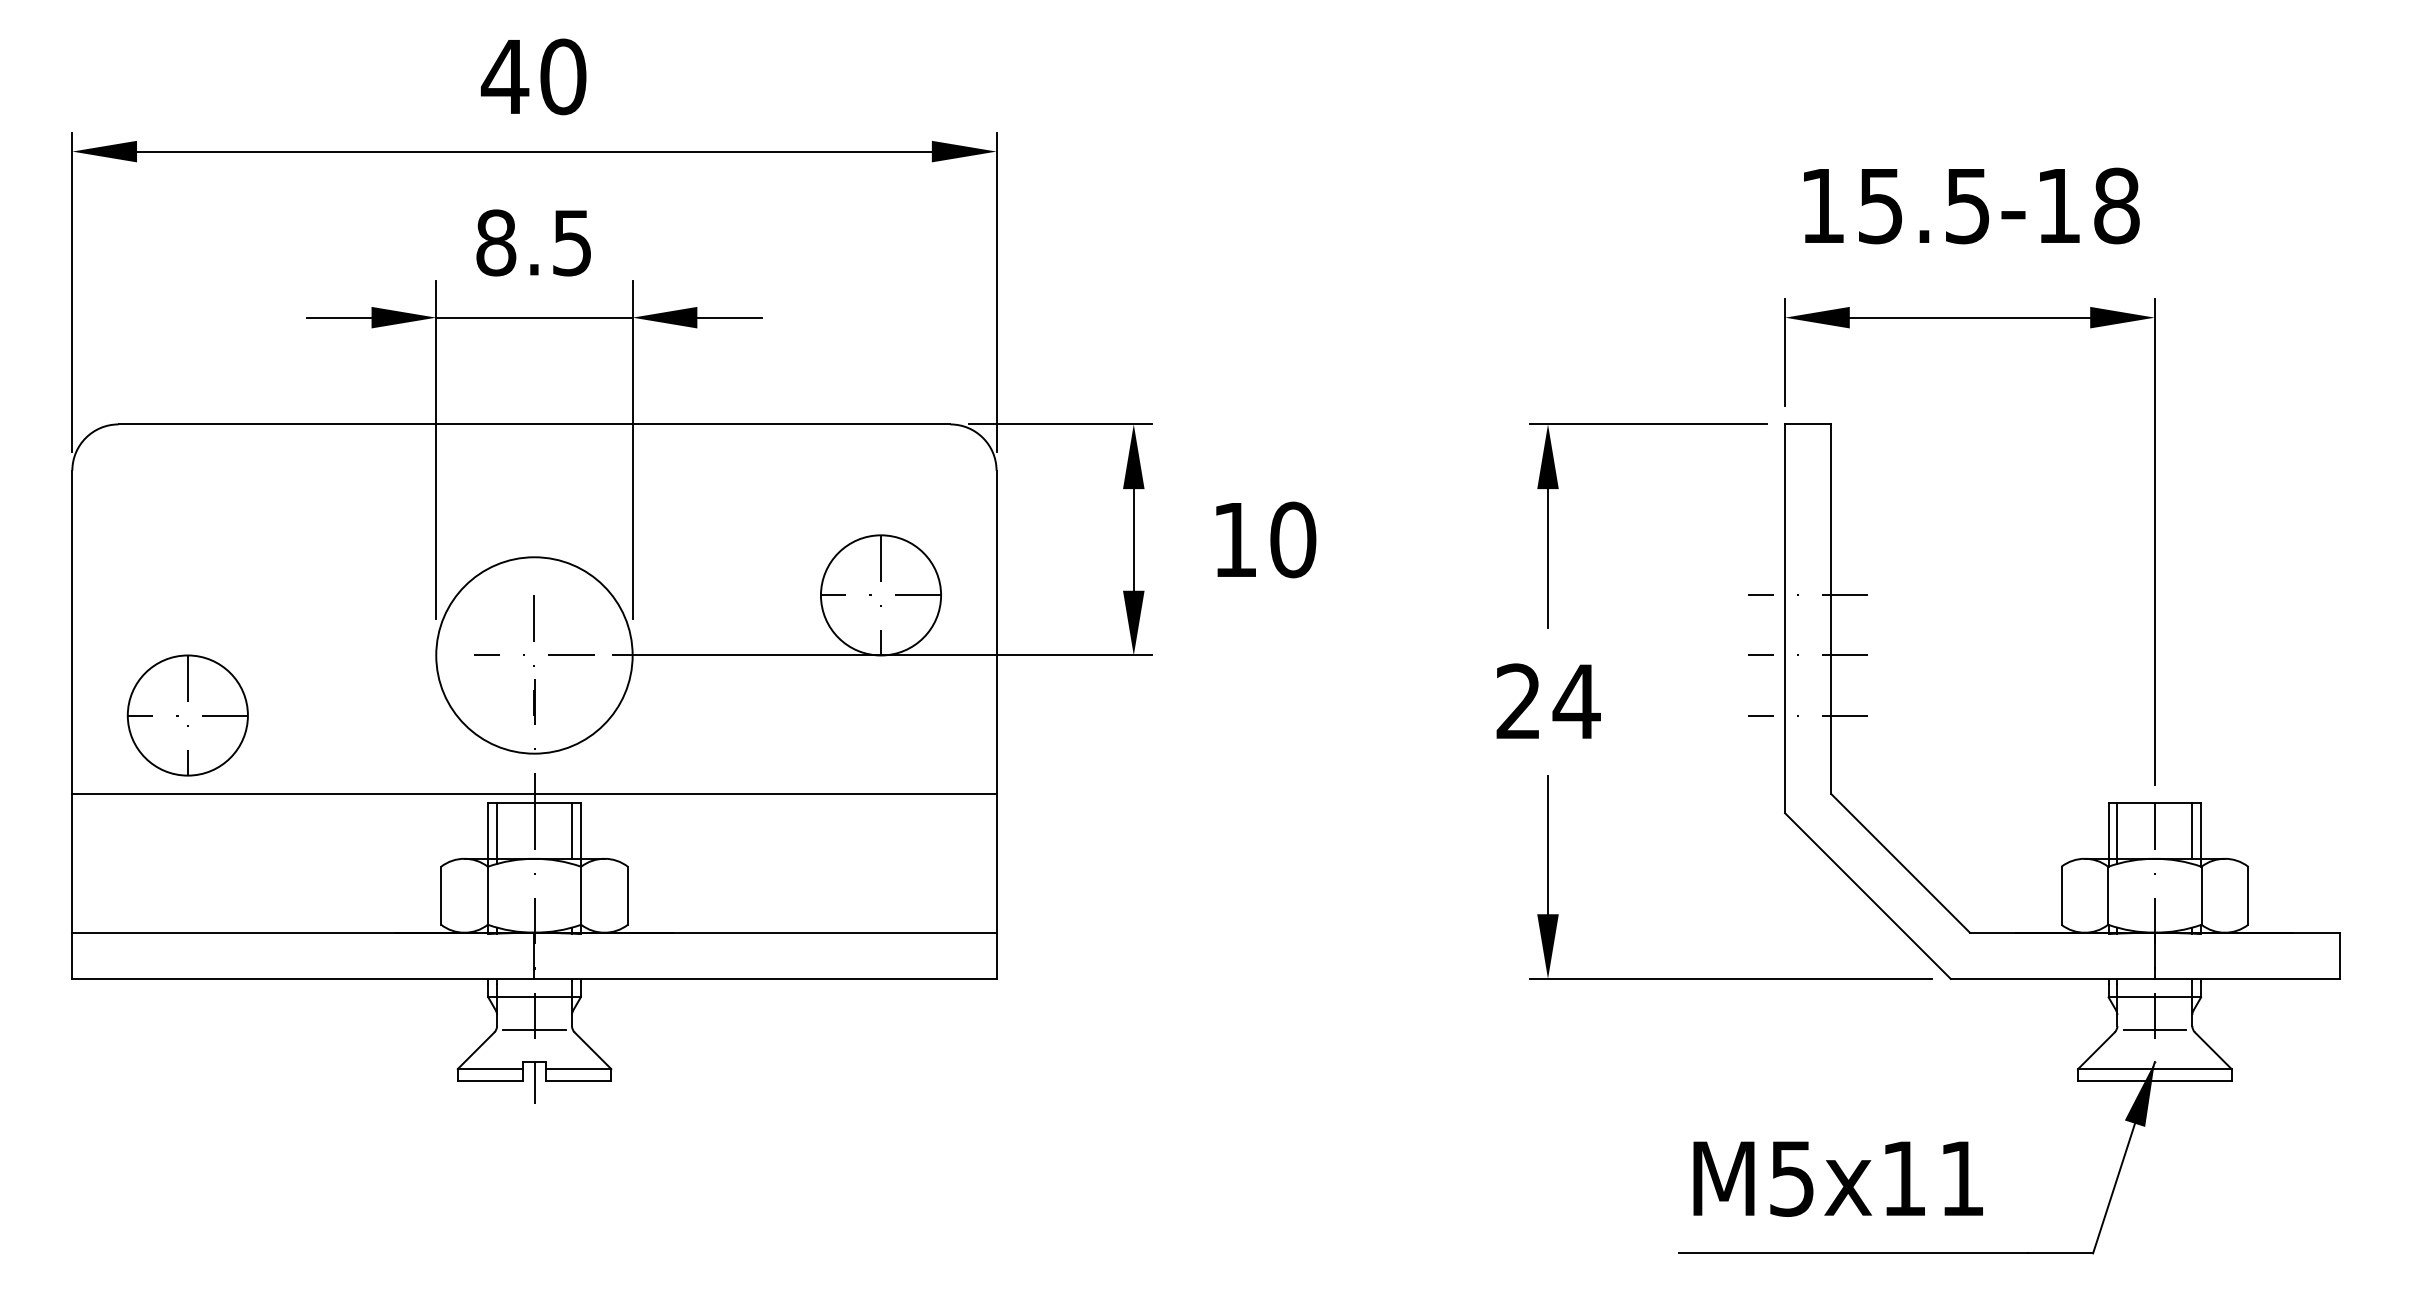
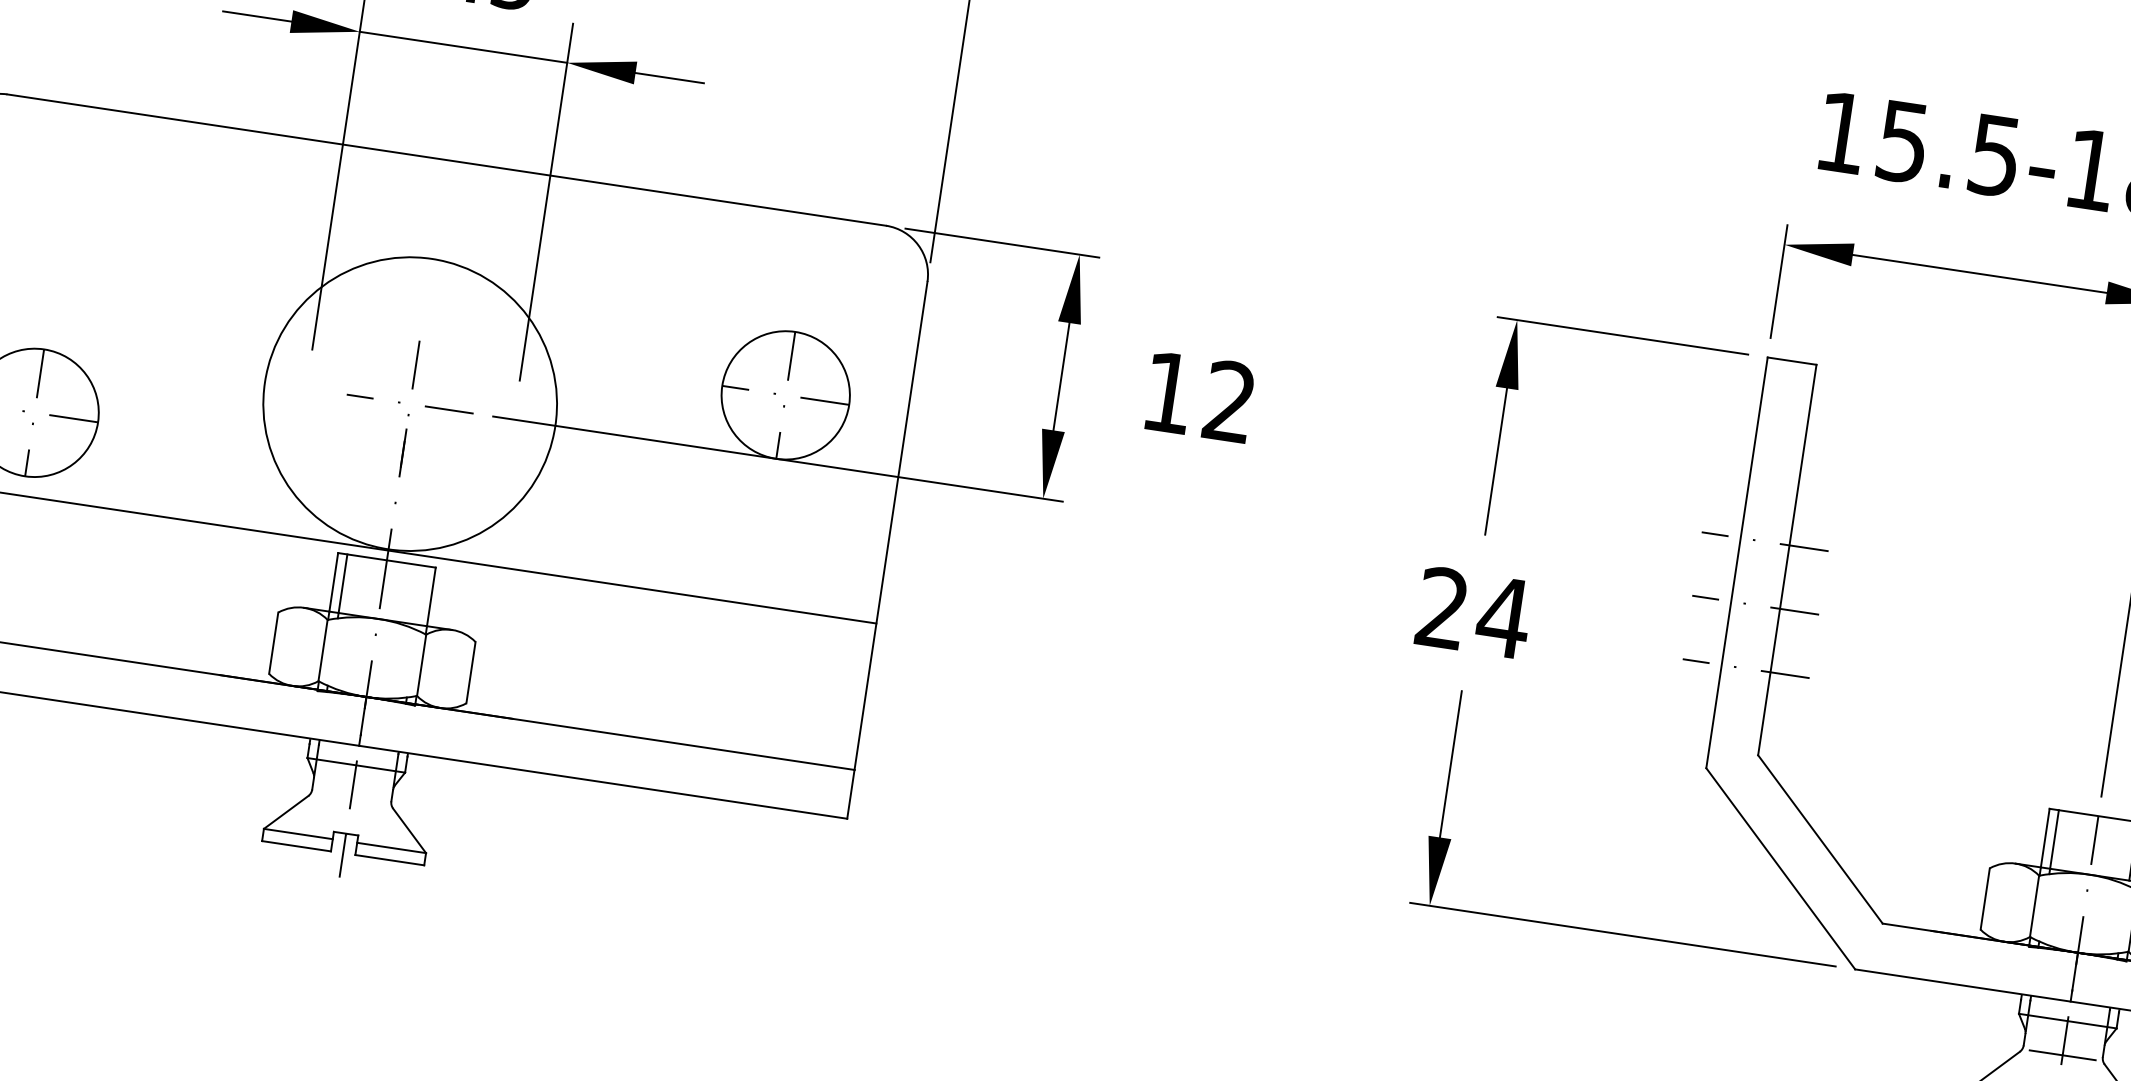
text: (1293, 539) -> (1230, 401), 10 -> 12
circle: (534, 655) -> (410, 404), size x1.4
line: (572, 830) -> (422, 595), removed
line: (534, 1029) -> (351, 799), removed

